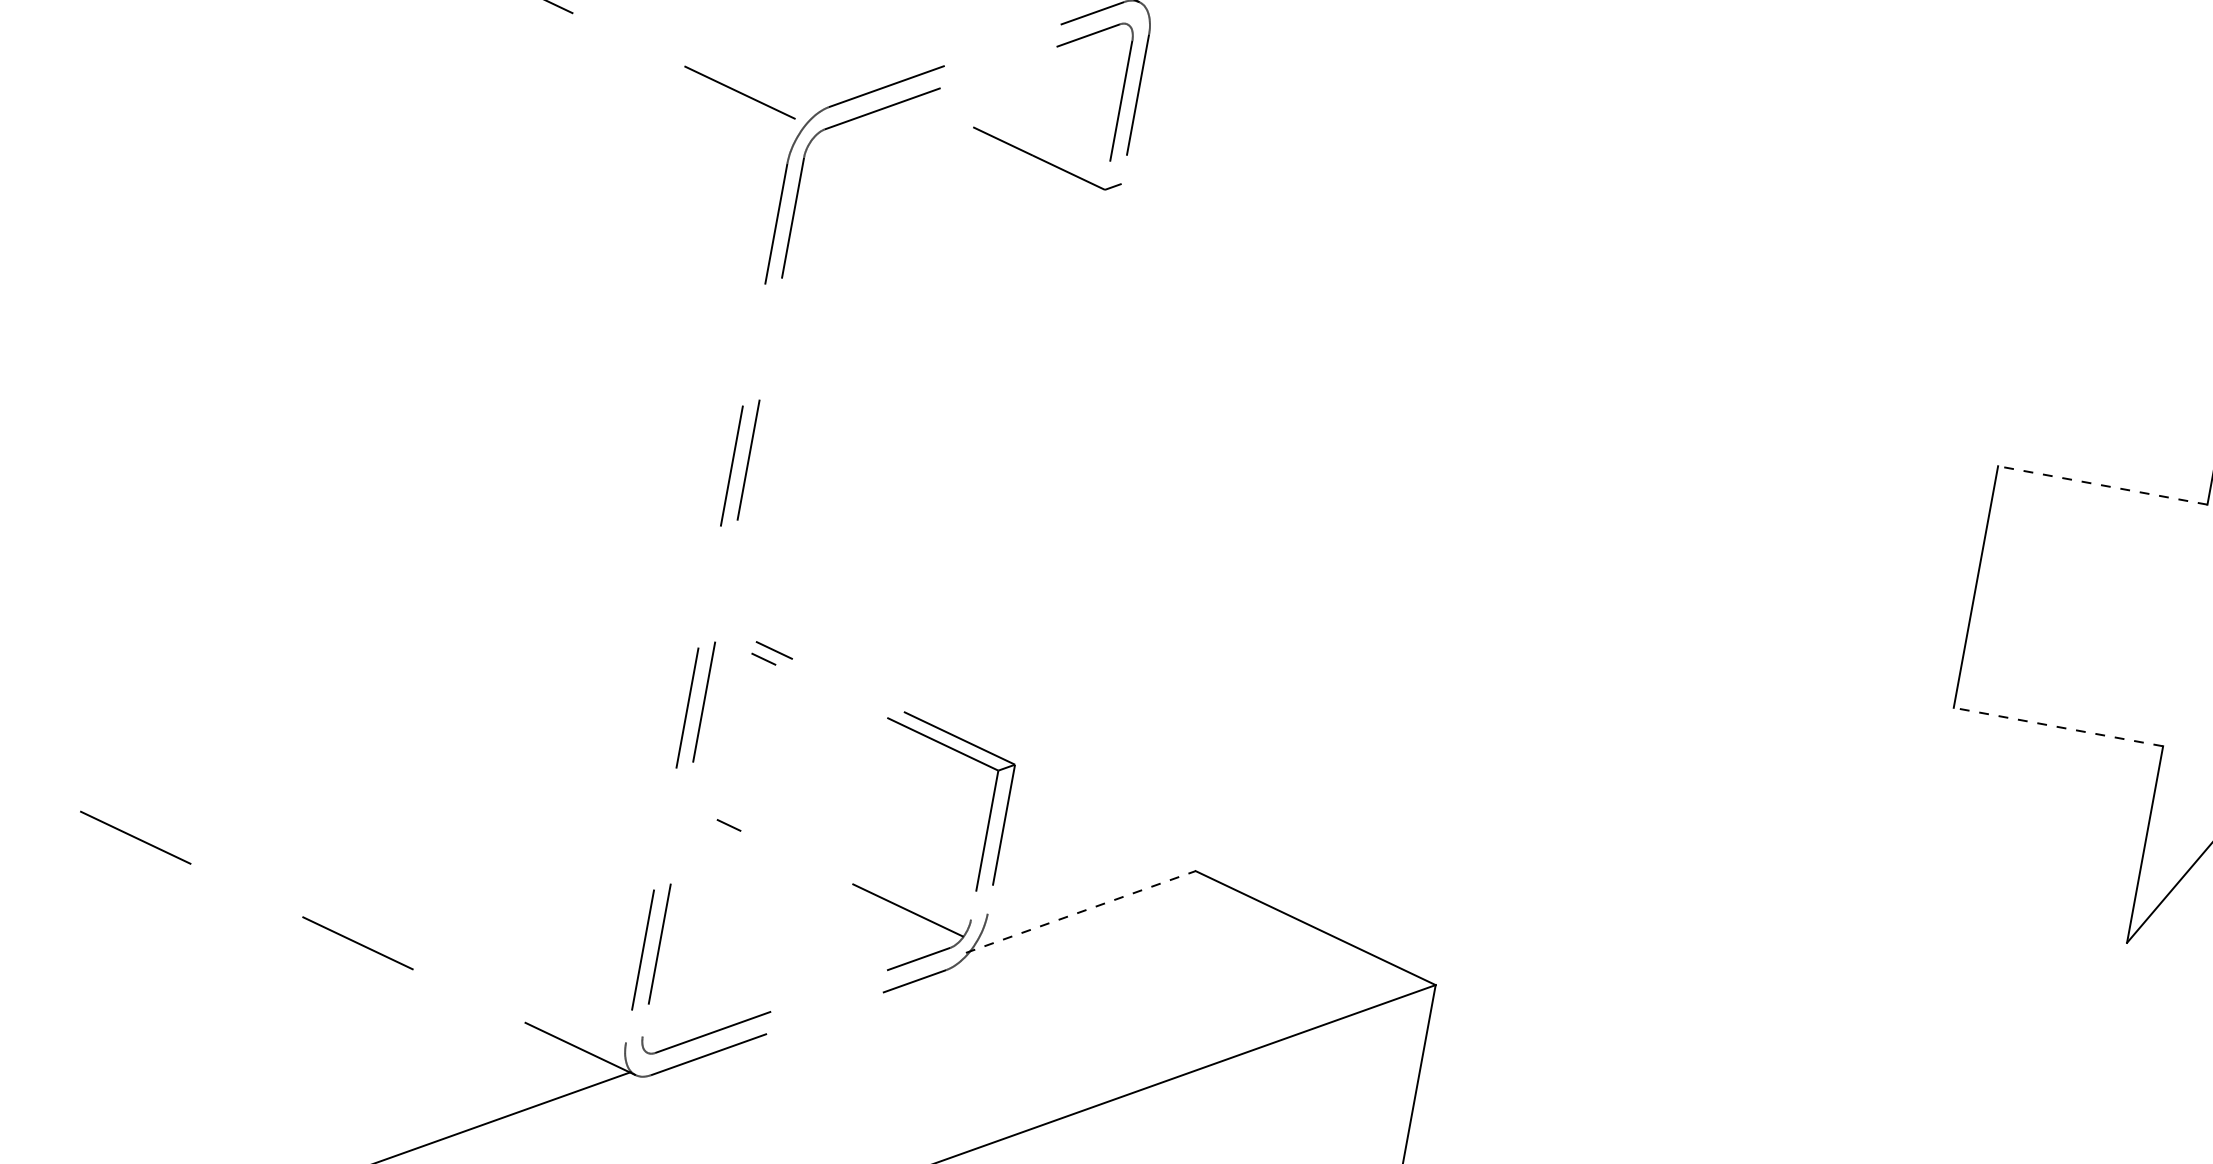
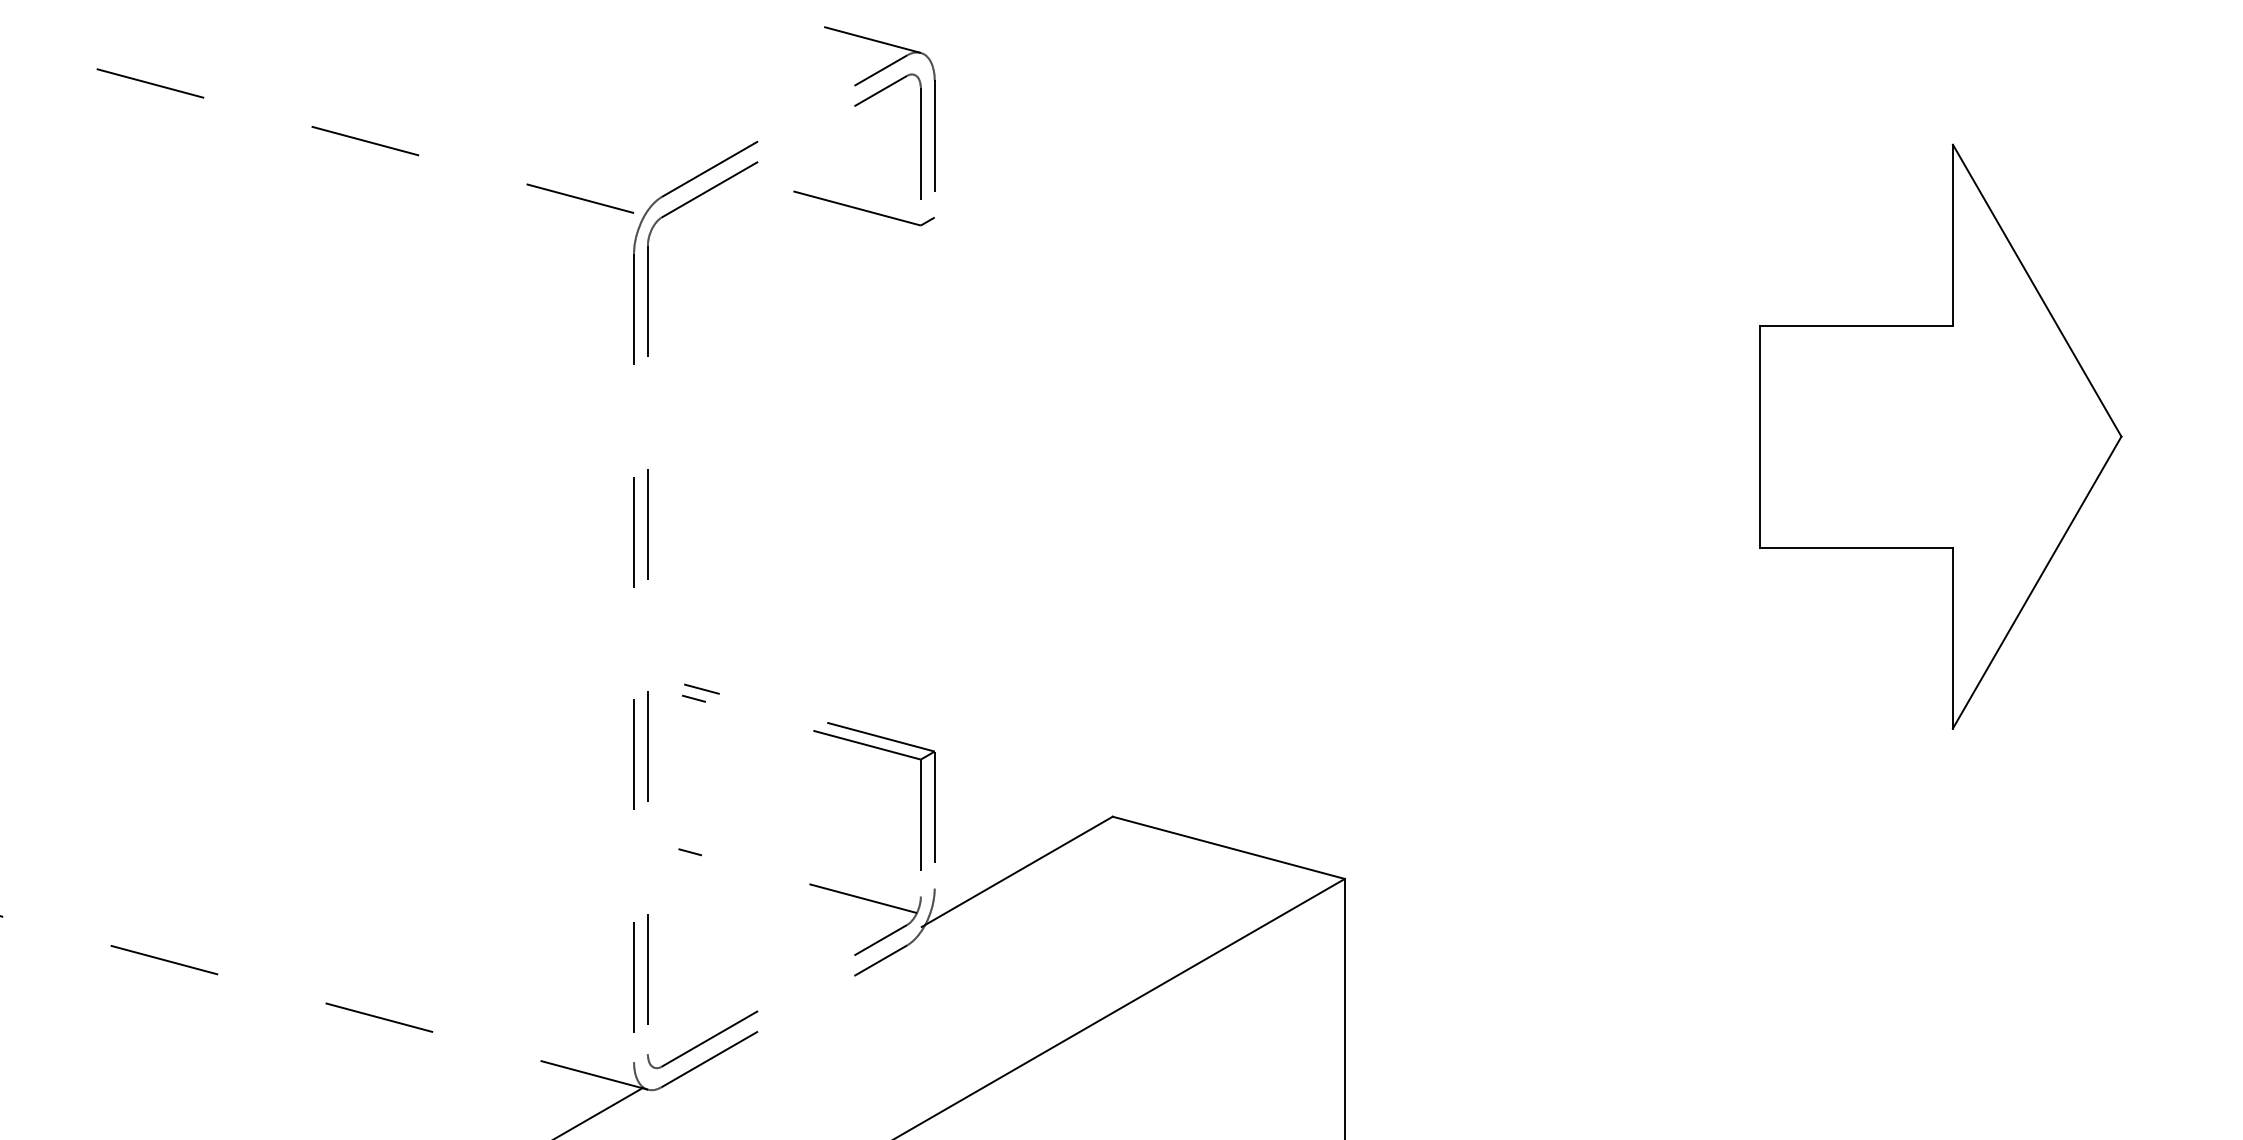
line: (2102, 485) -> (1856, 325), dashed -> solid
line: (2058, 726) -> (1856, 547), dashed -> solid
line: (1081, 911) -> (1017, 871), dashed -> solid

